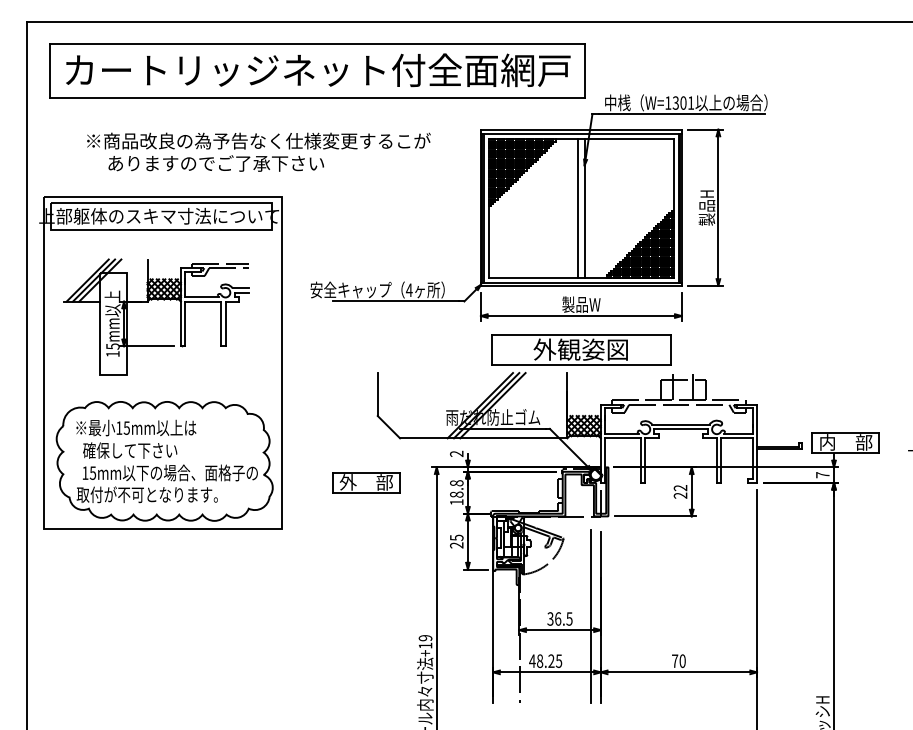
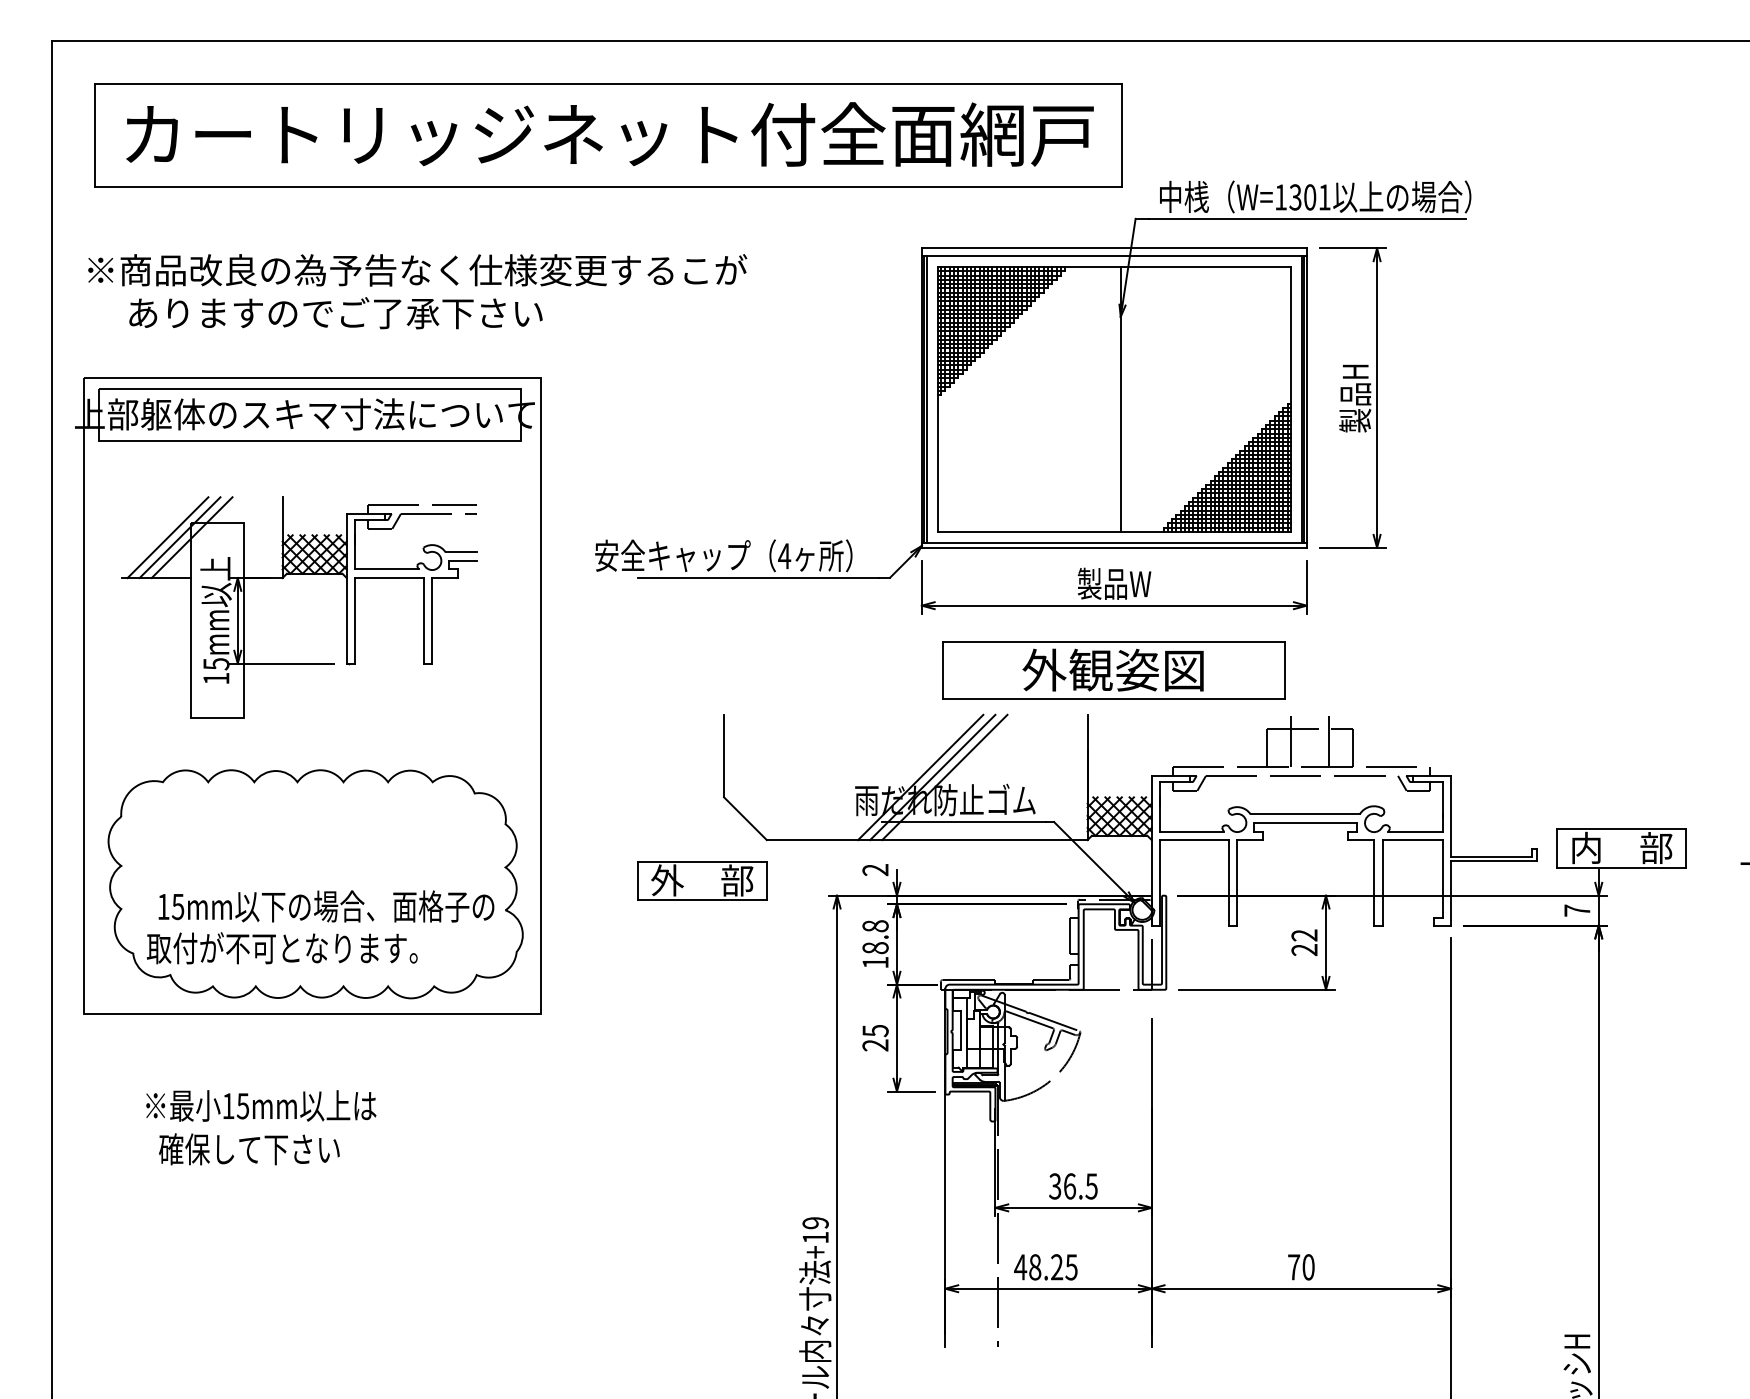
text: (258, 151) -> (416, 290), moved
line: (577, 208) -> (1106, 399), removed
text: (136, 438) -> (261, 1126), moved
part: (366, 482) -> (702, 880), moved
line: (590, 616) -> (1131, 1181), removed

